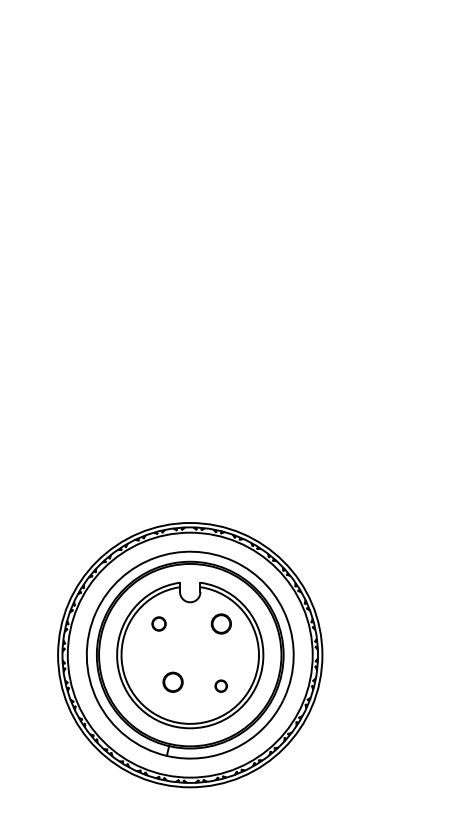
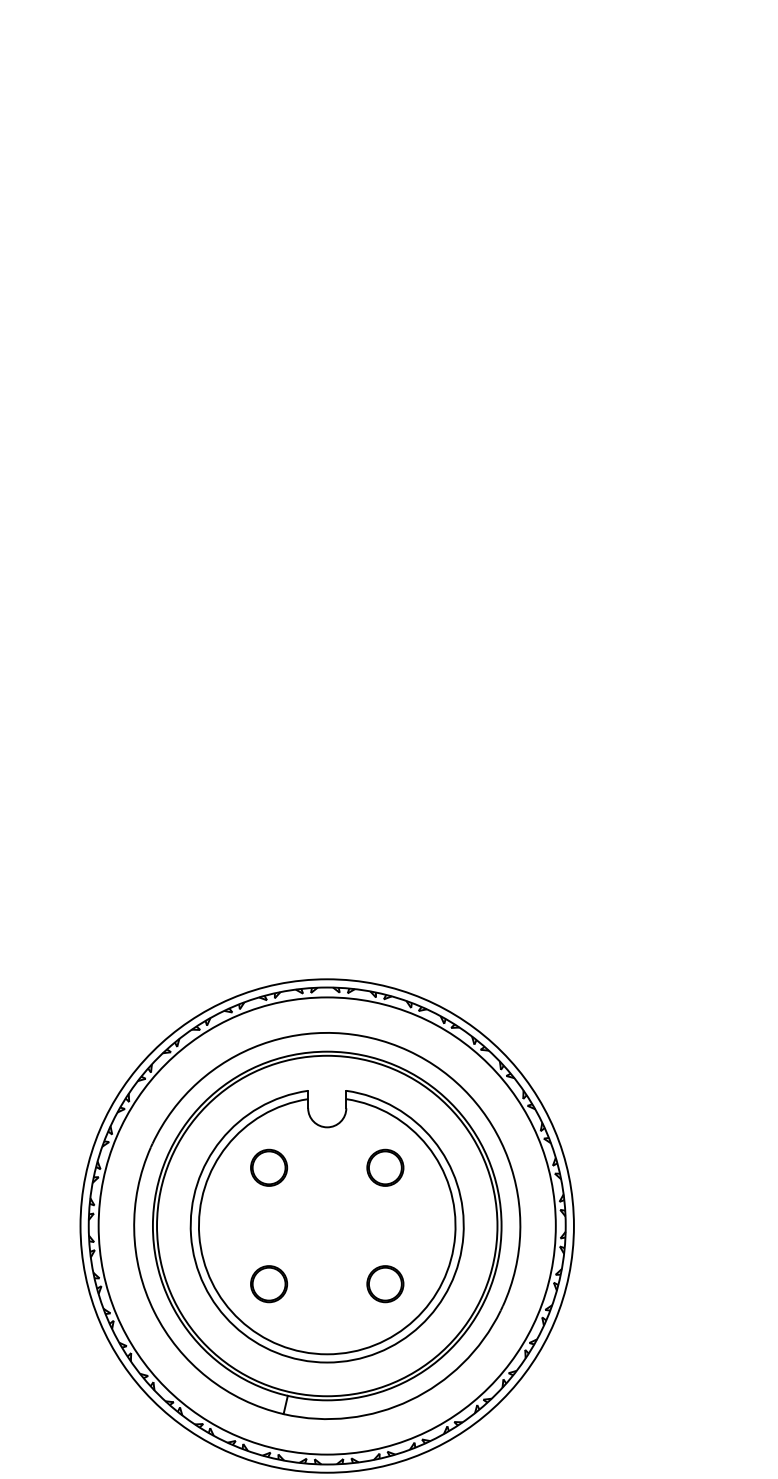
circle: (158, 623) -> (267, 1166), size x1.43
circle: (172, 681) -> (267, 1282), moved
part: (220, 685) -> (383, 1282), size x1.67

